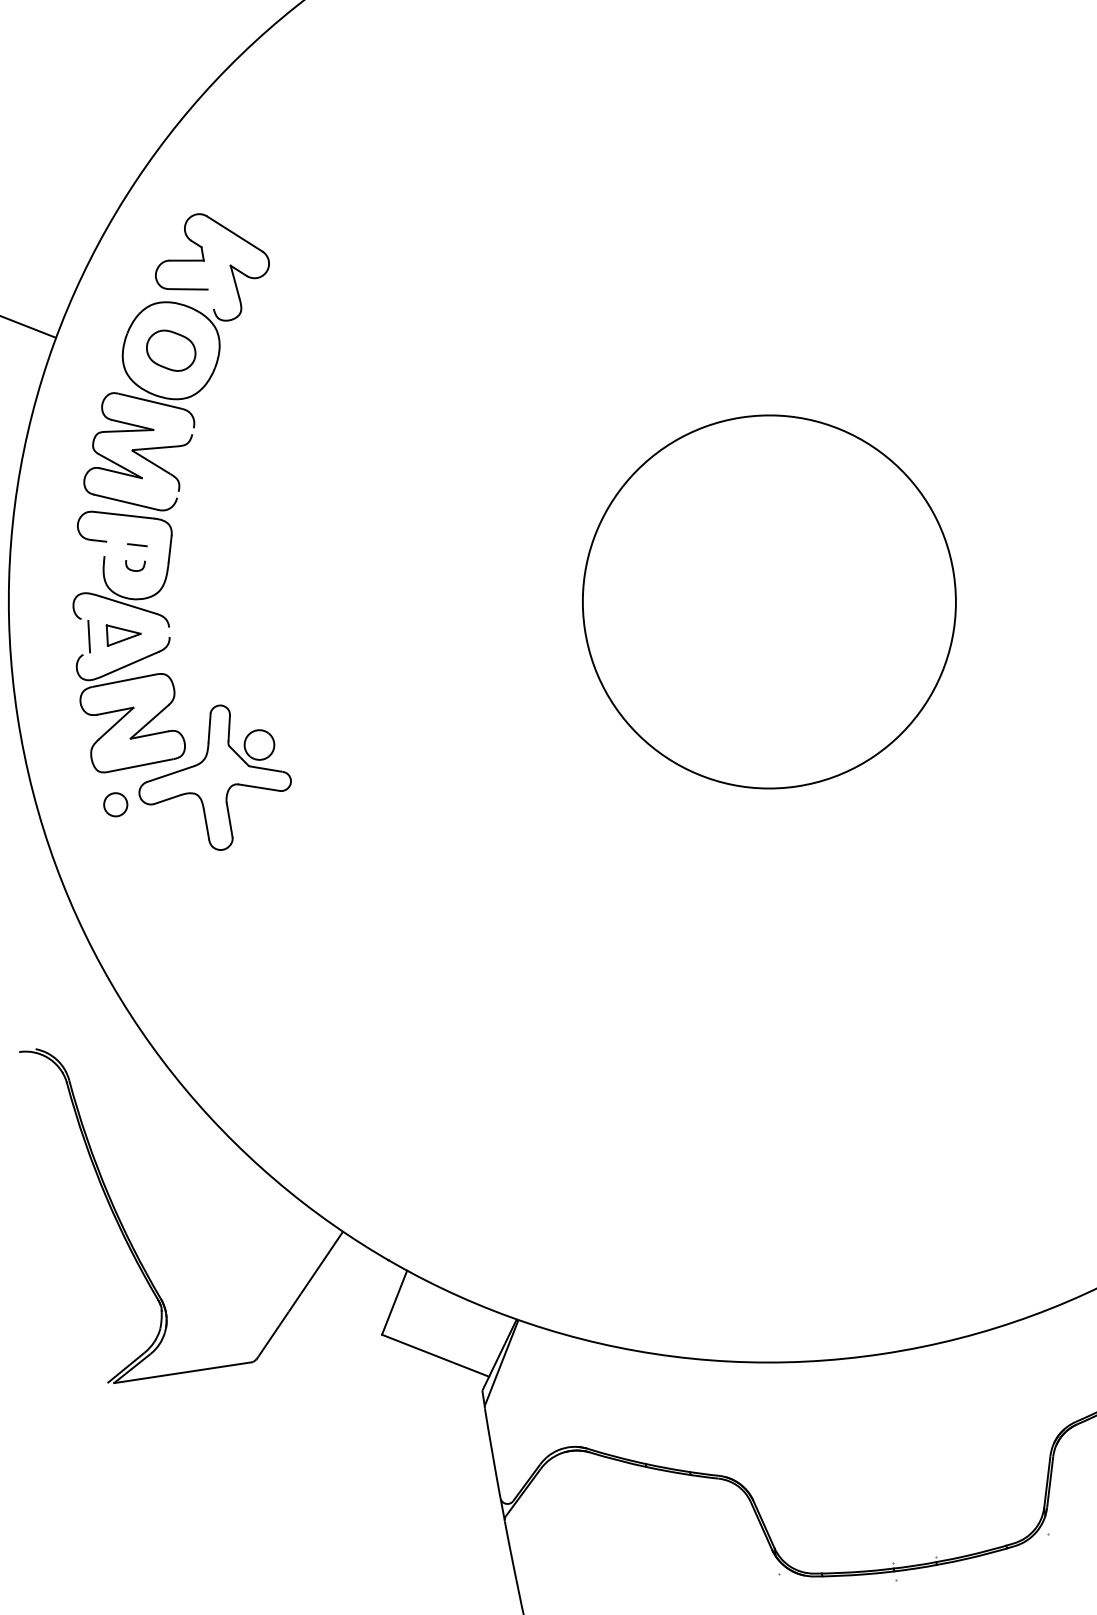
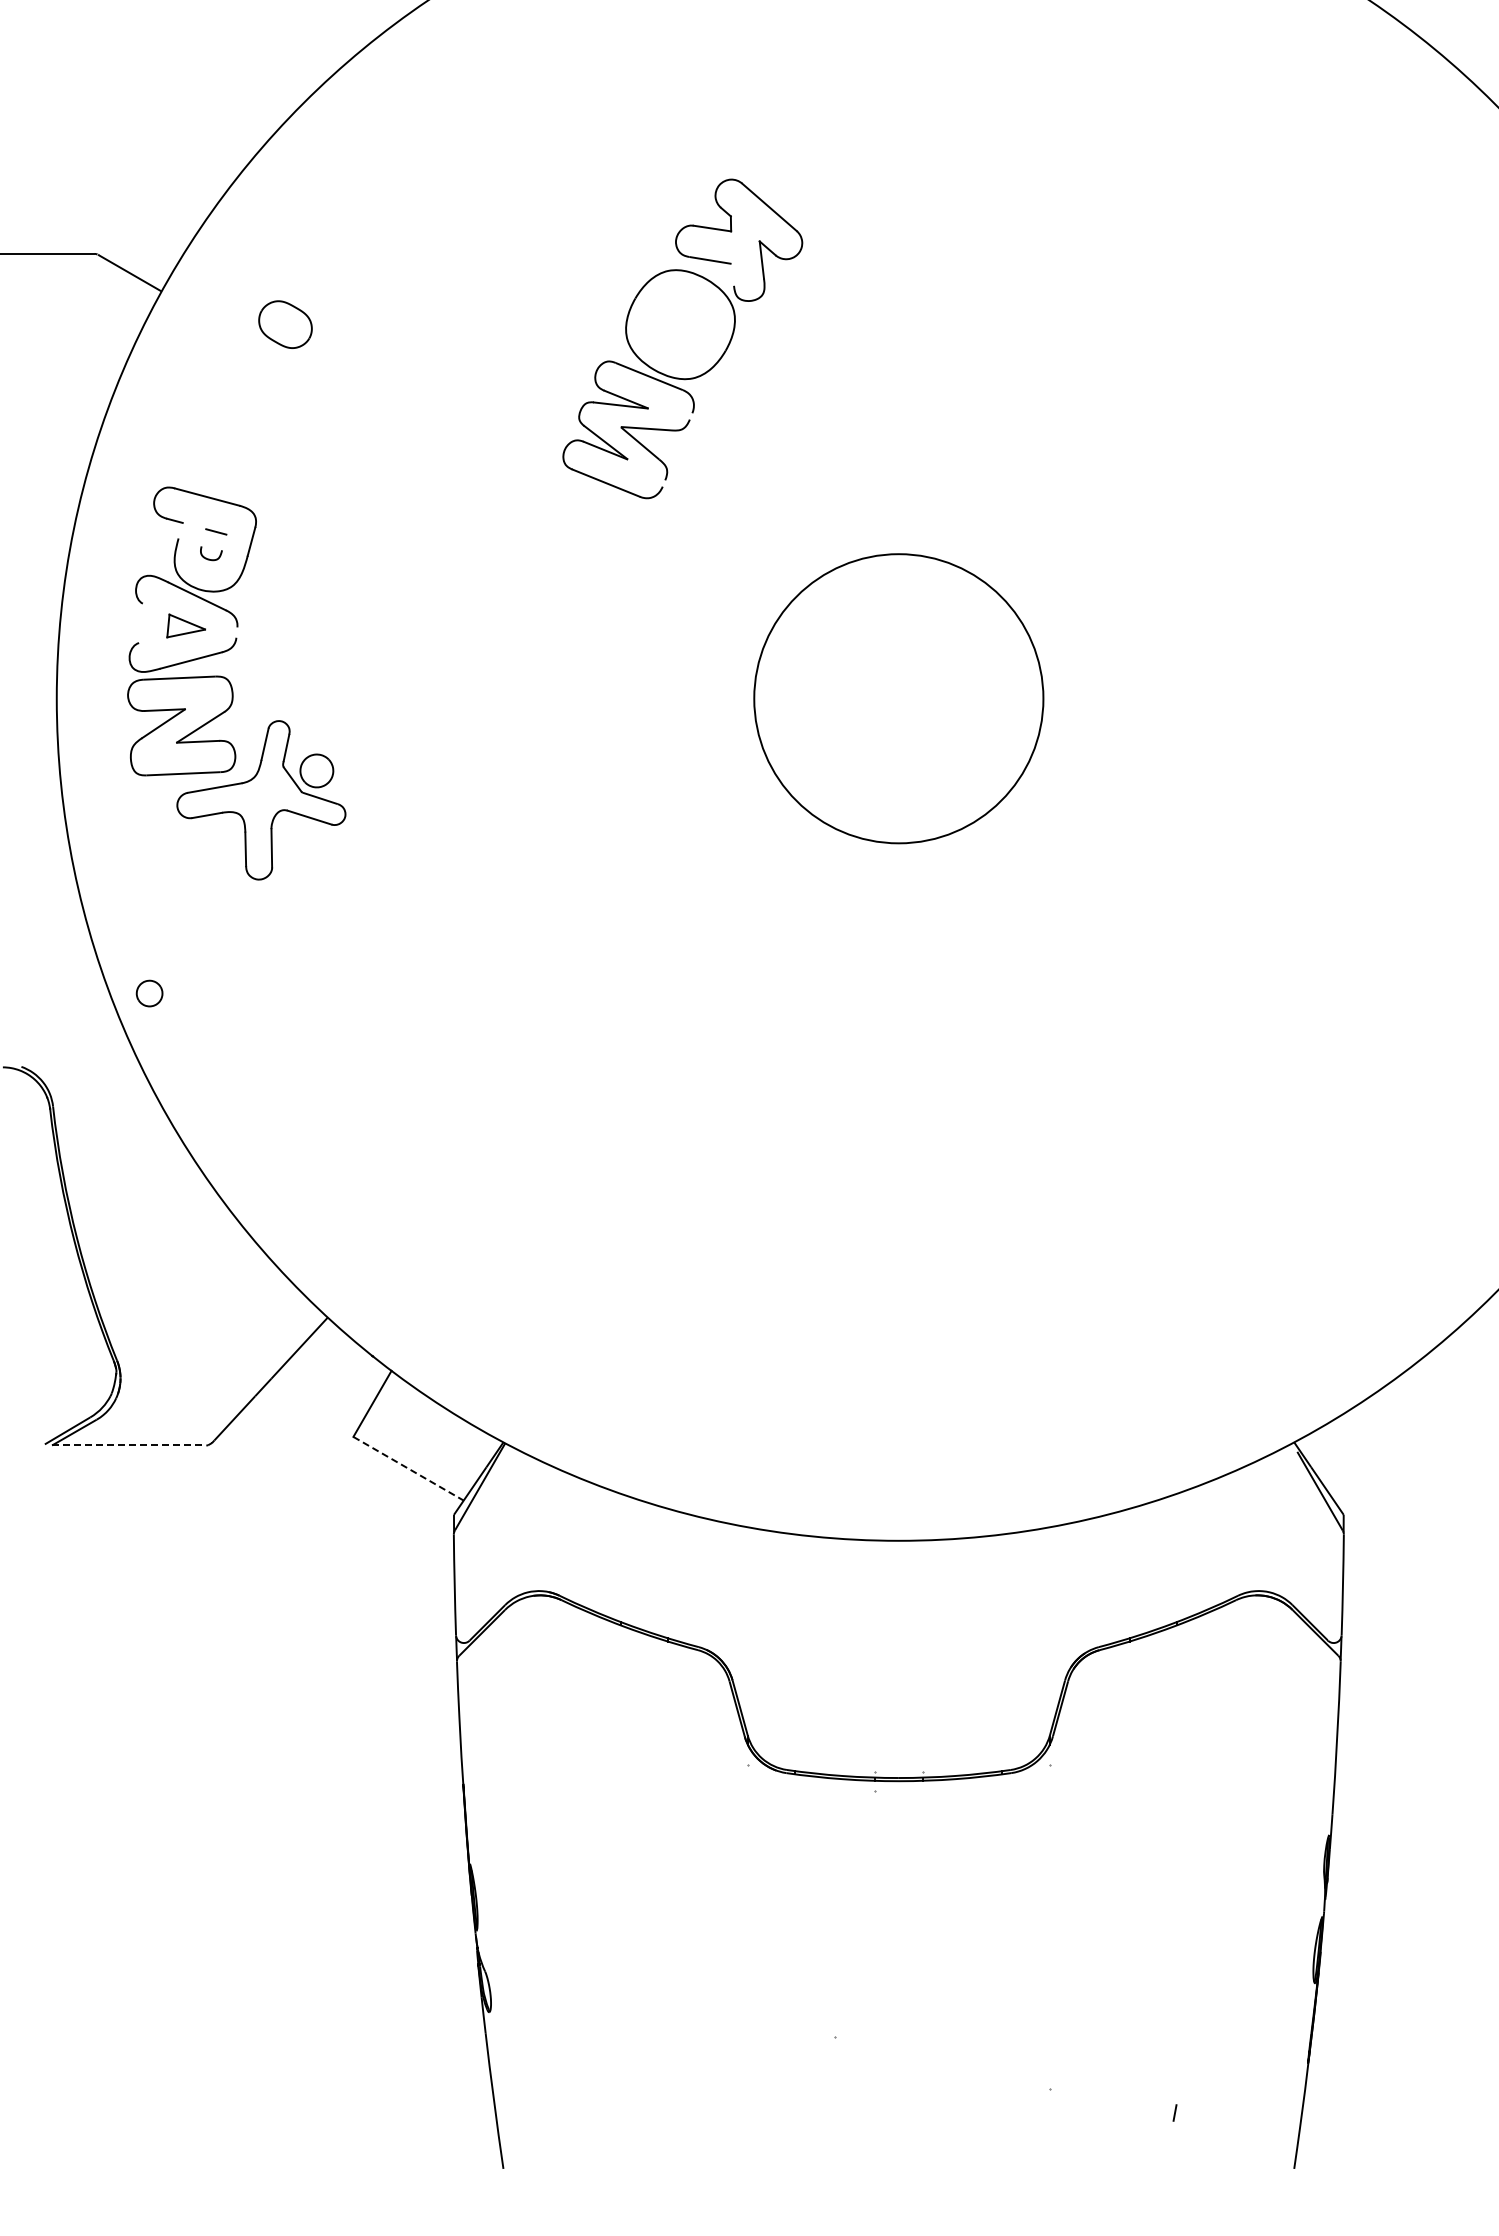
part: (174, 362) -> (682, 338), moved
circle: (769, 601) -> (898, 698), size x0.7
line: (89, 636) -> (148, 623), removed
part: (115, 804) -> (149, 993), moved
line: (435, 1355) -> (408, 1468), solid -> dashed
line: (183, 1372) -> (129, 1445), solid -> dashed

